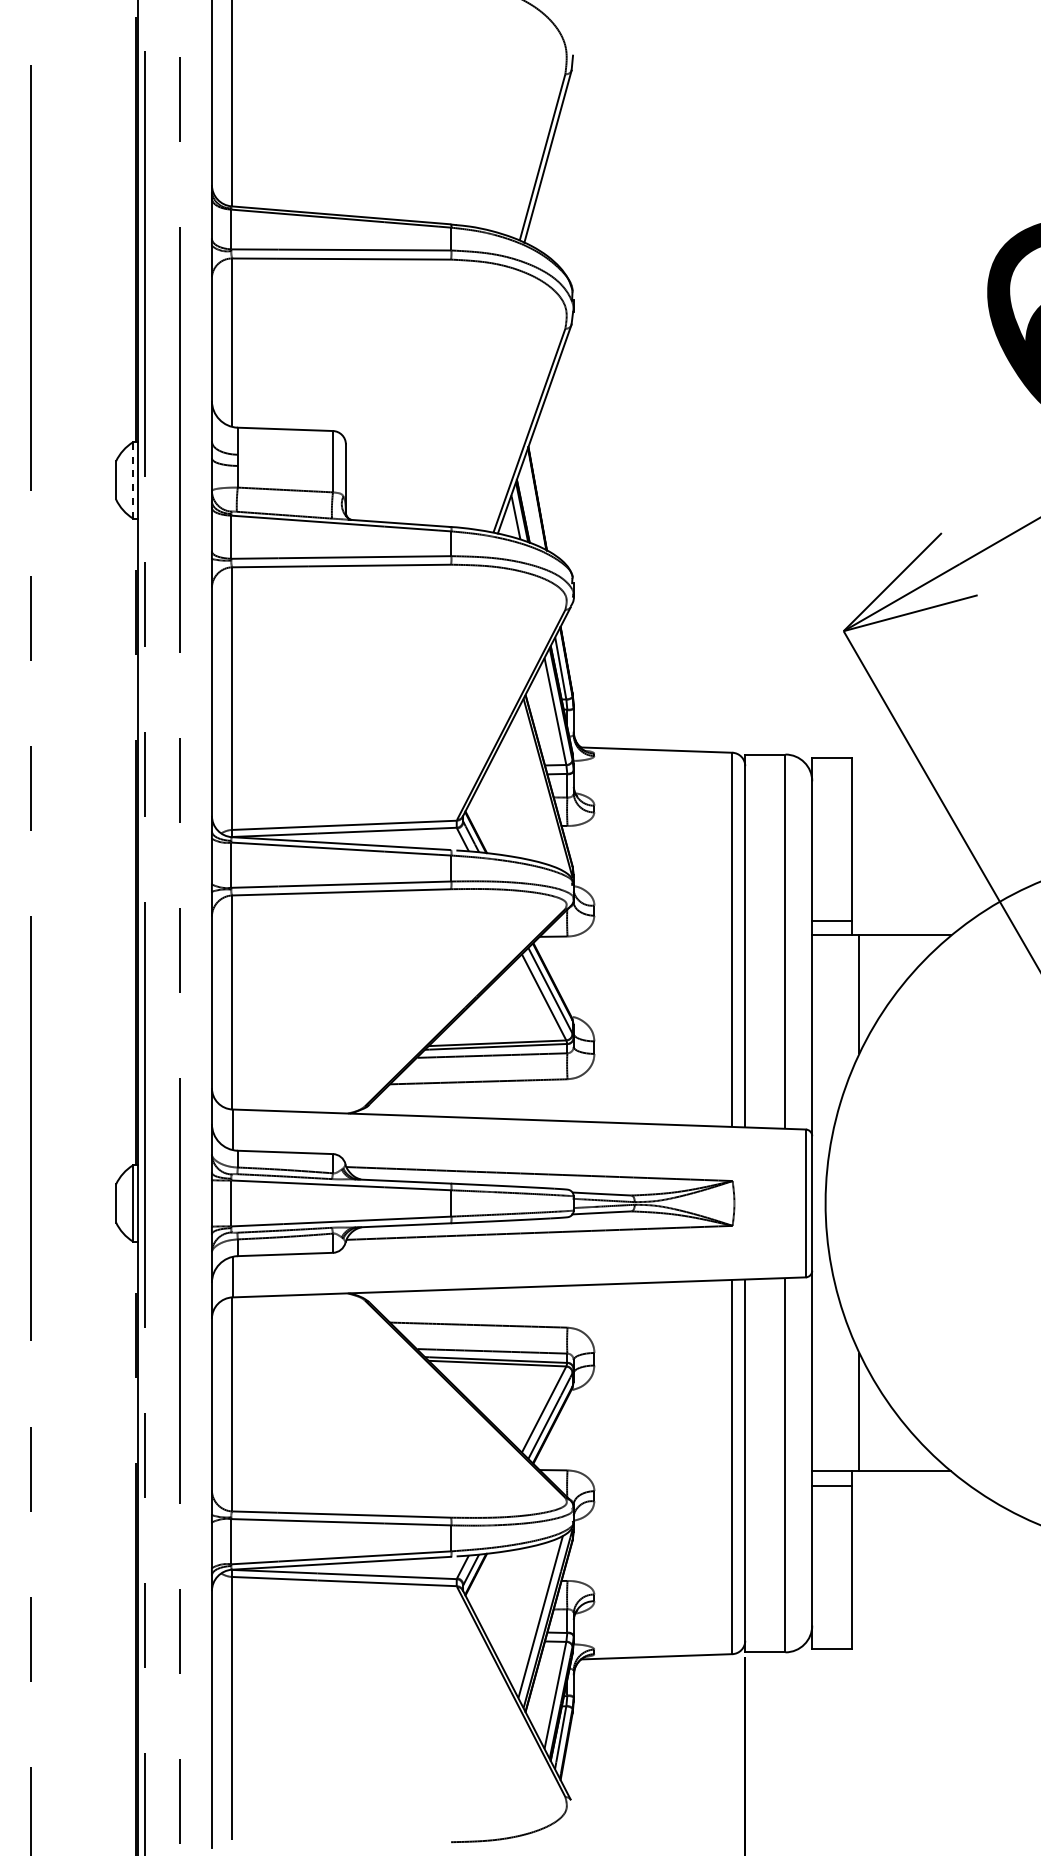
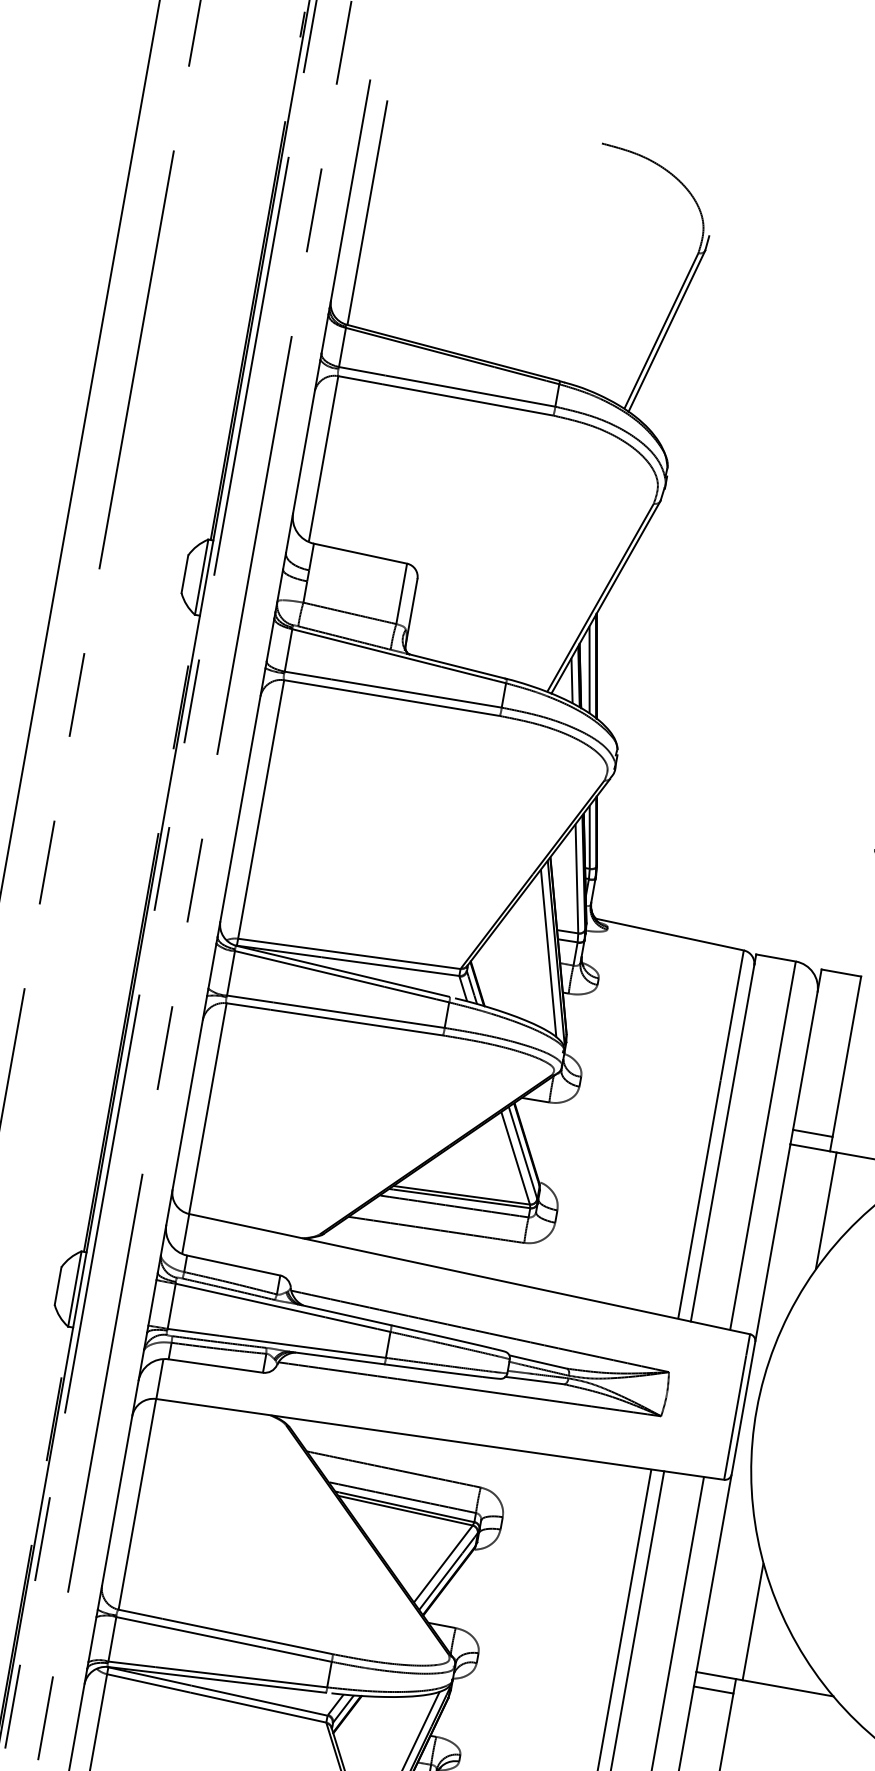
line: (133, 479) -> (202, 576), dashed -> solid
line: (530, 503) -> (588, 669), added
line: (540, 789) -> (548, 952), added

